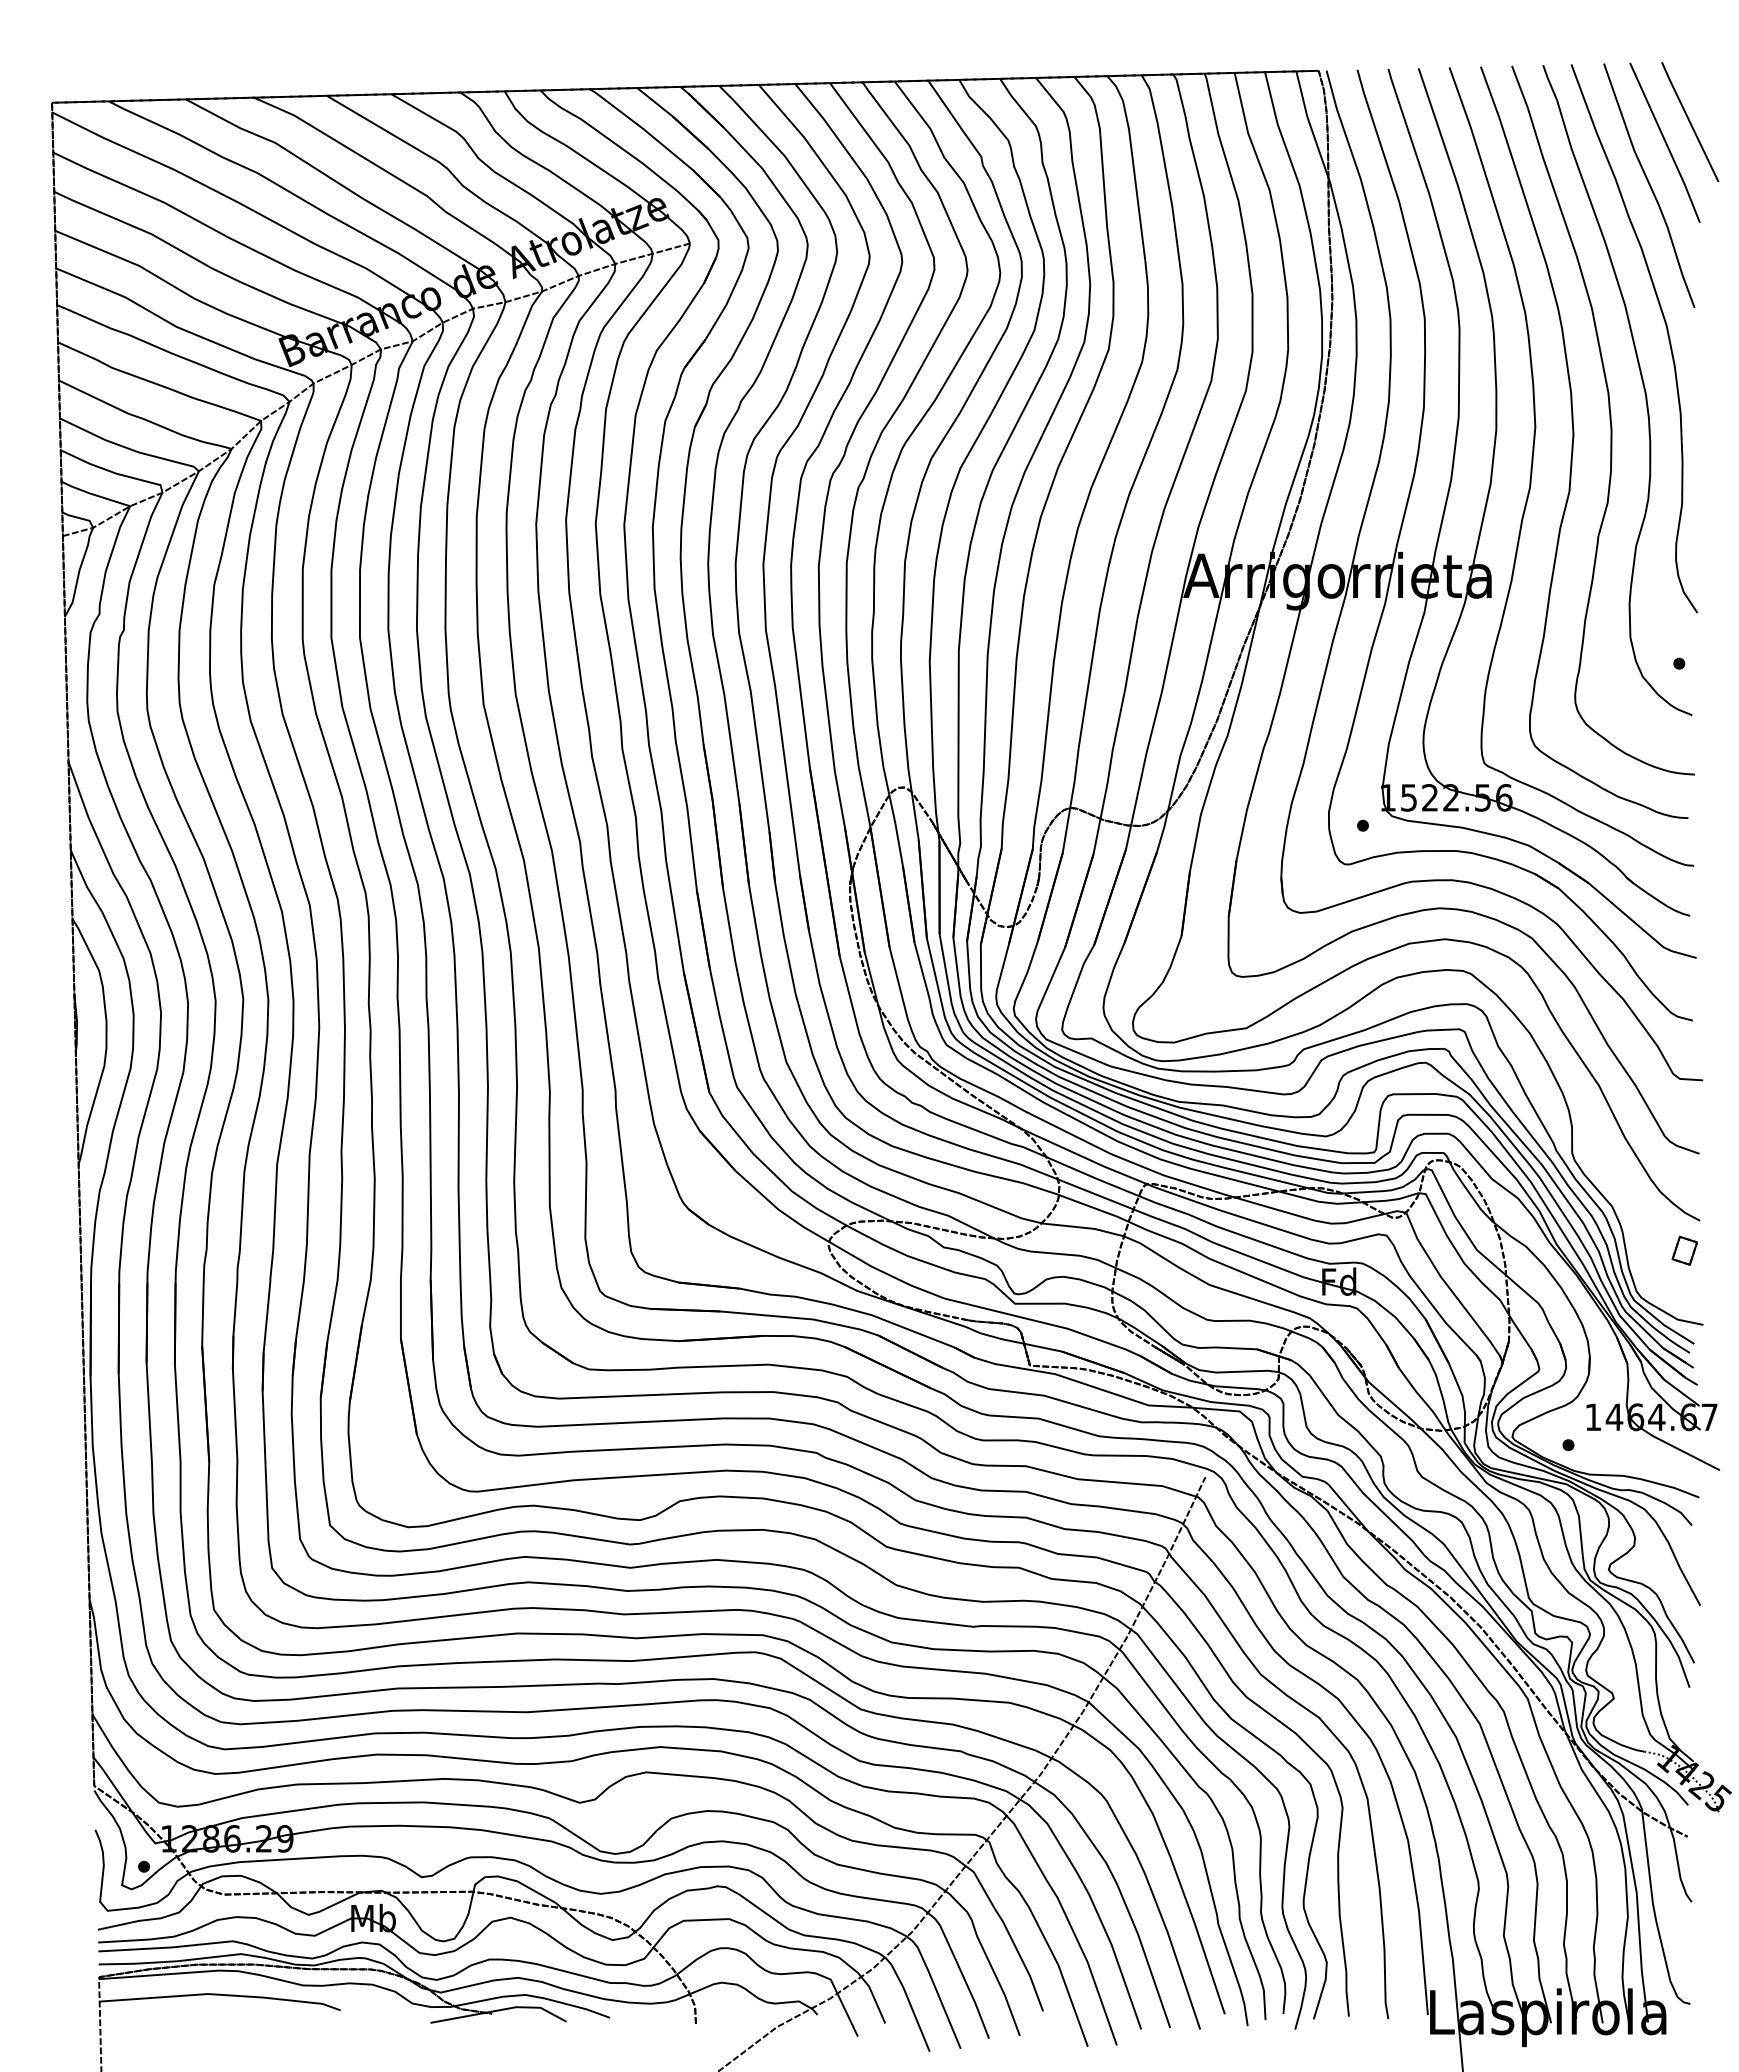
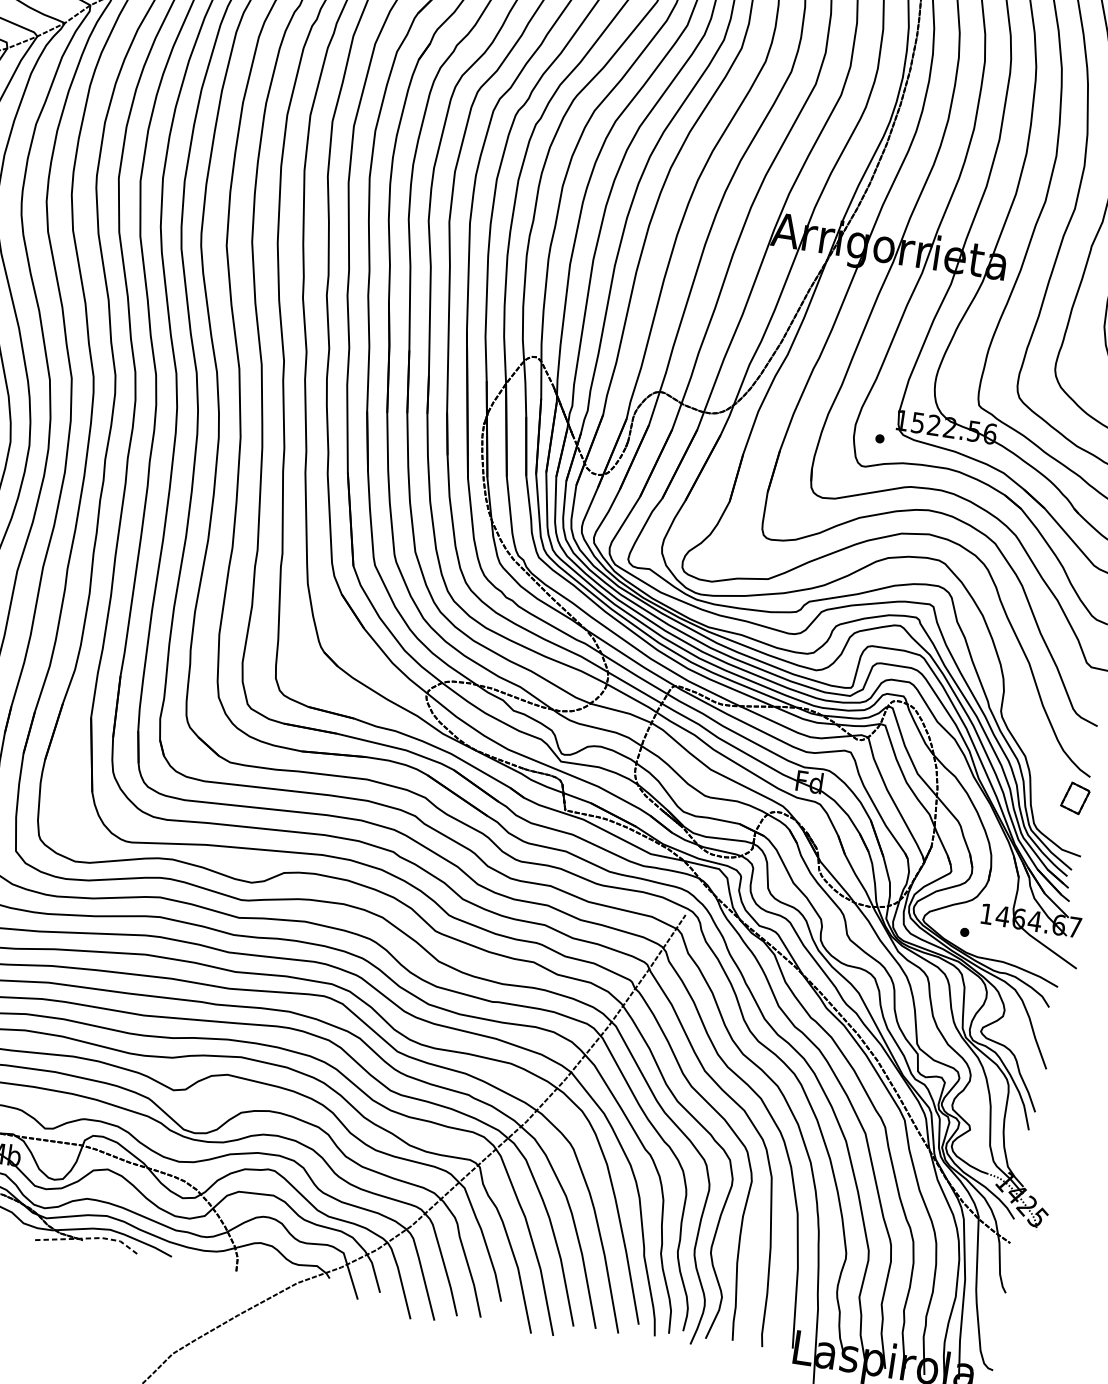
part: (1684, 1250) -> (1075, 798), size x1.4
line: (501, 2009) -> (90, 1238), solid -> dashed

